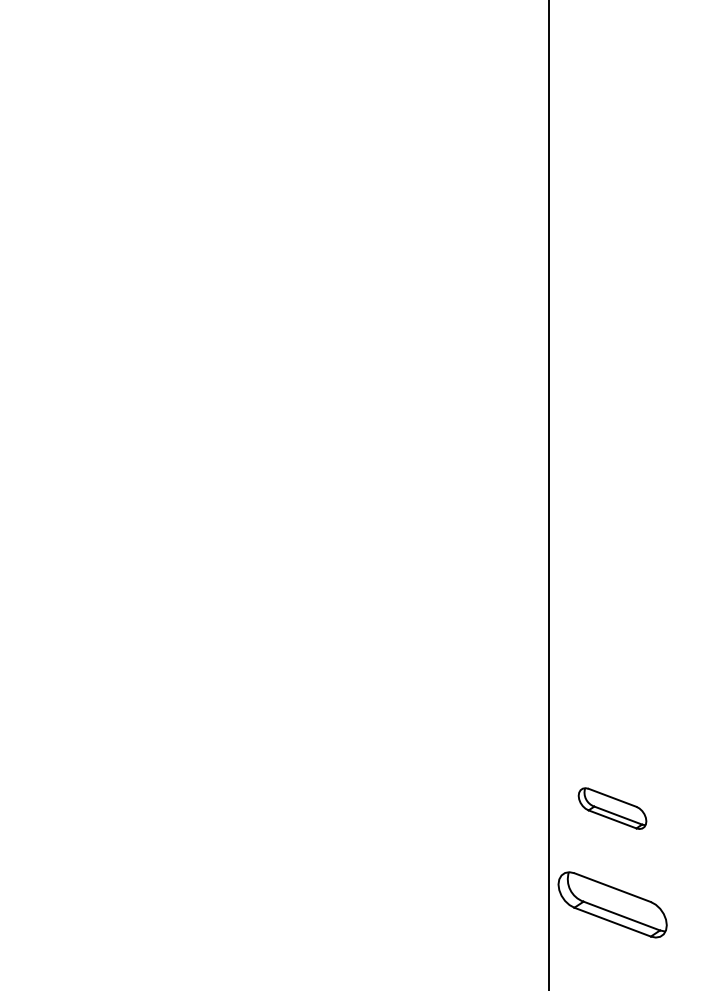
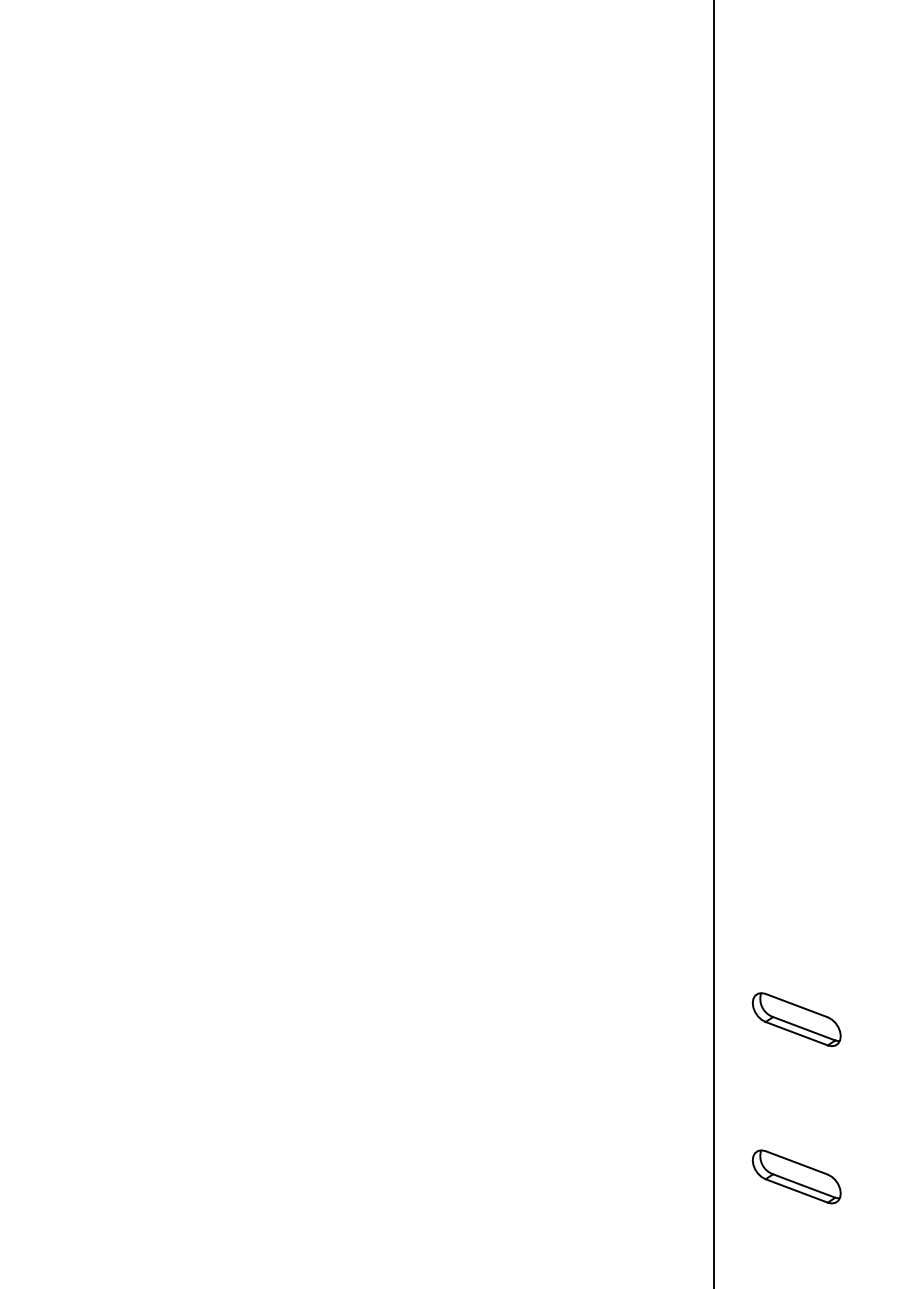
part: (612, 808) -> (796, 1019), moved
part: (612, 904) -> (796, 1176), size x0.62

